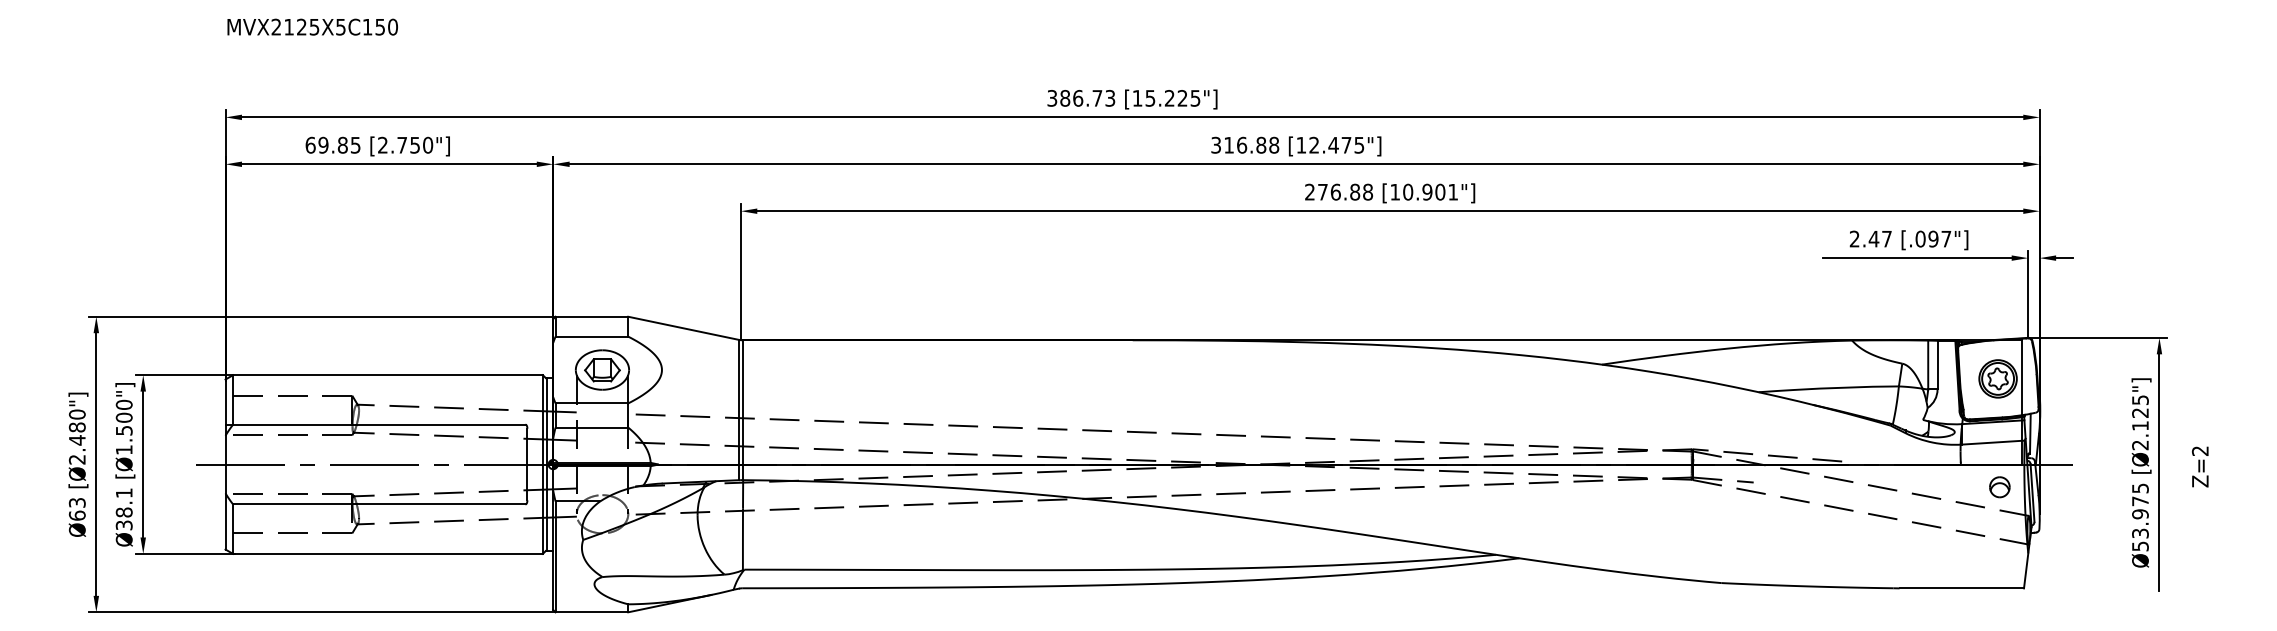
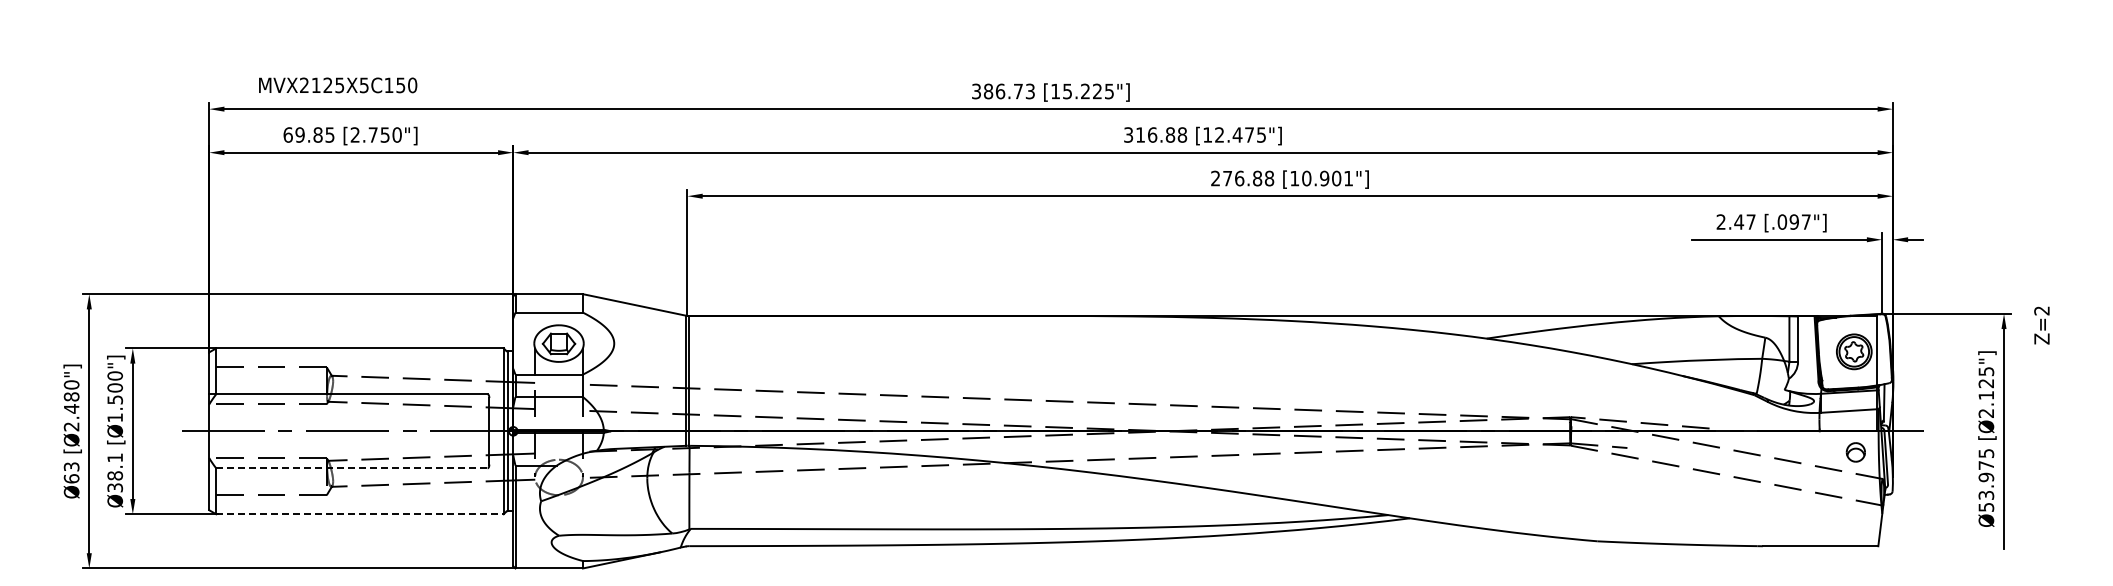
text: (313, 27) -> (338, 85), moved
text: (2199, 466) -> (2041, 325), moved
line: (378, 504) -> (351, 468), solid -> dashed
line: (387, 554) -> (359, 514), solid -> dashed

